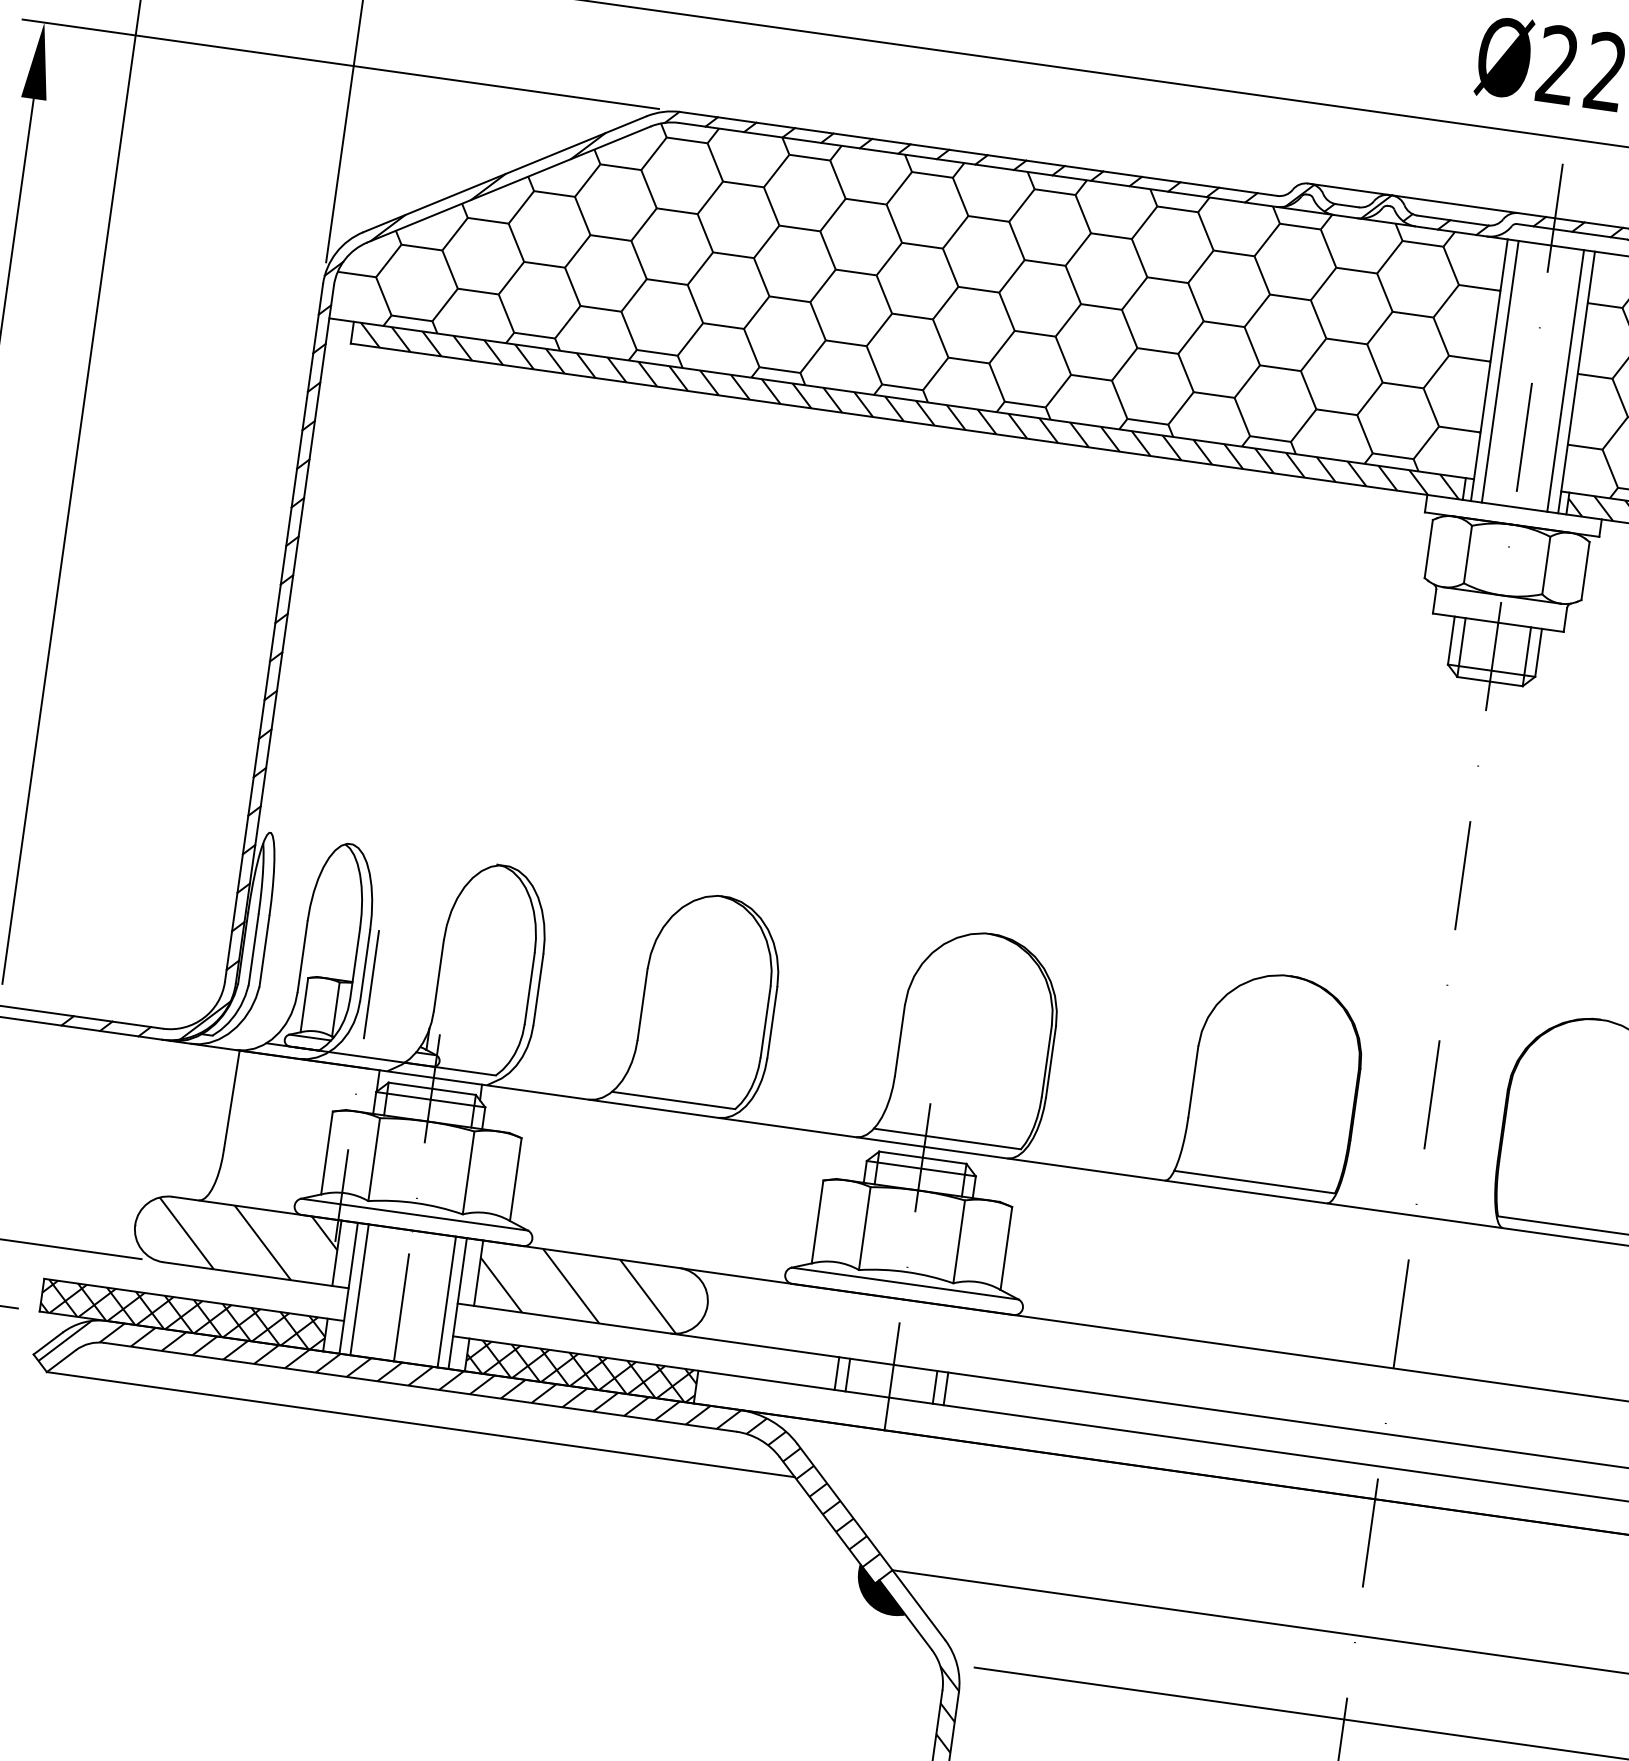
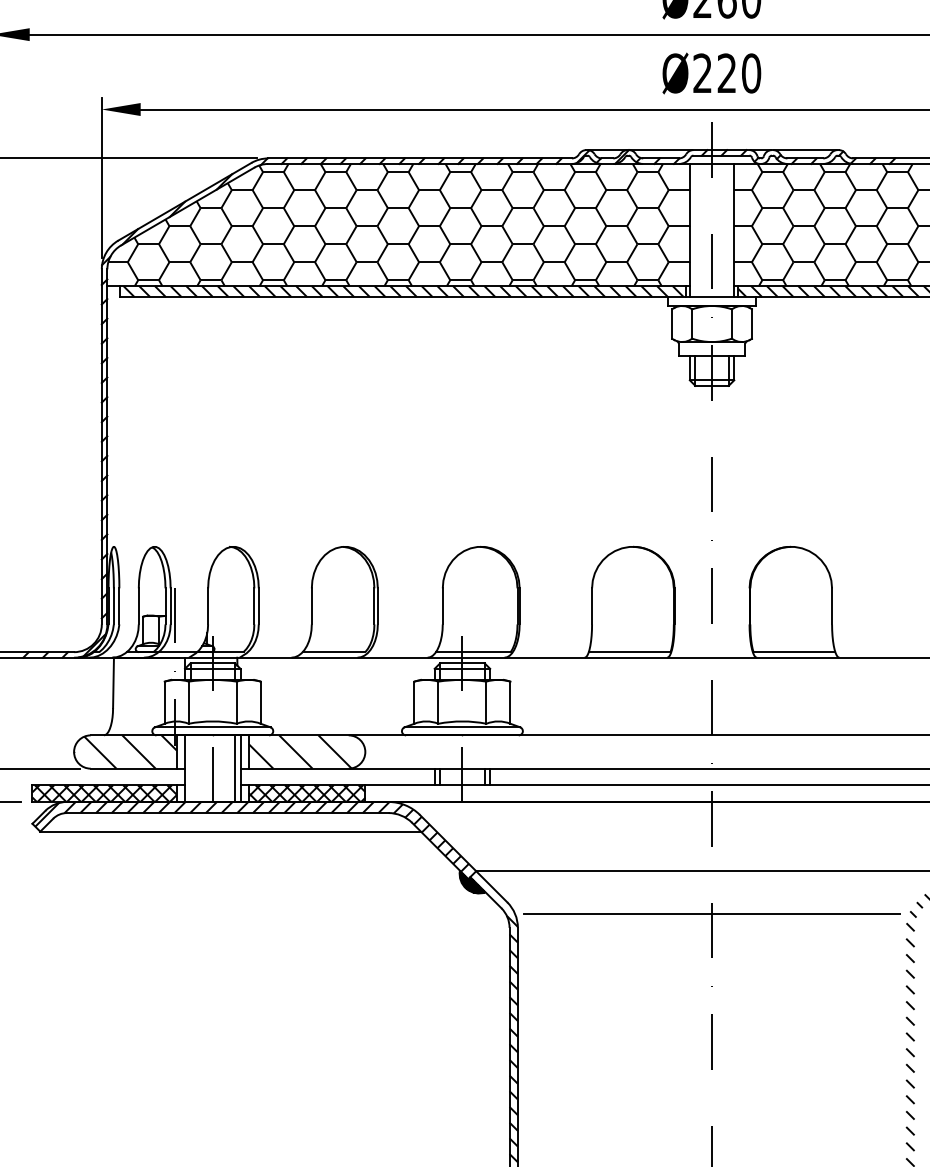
line: (1500, 371) -> (695, 230), removed
line: (1565, 380) -> (728, 230), removed
line: (359, 1289) -> (190, 768), removed

